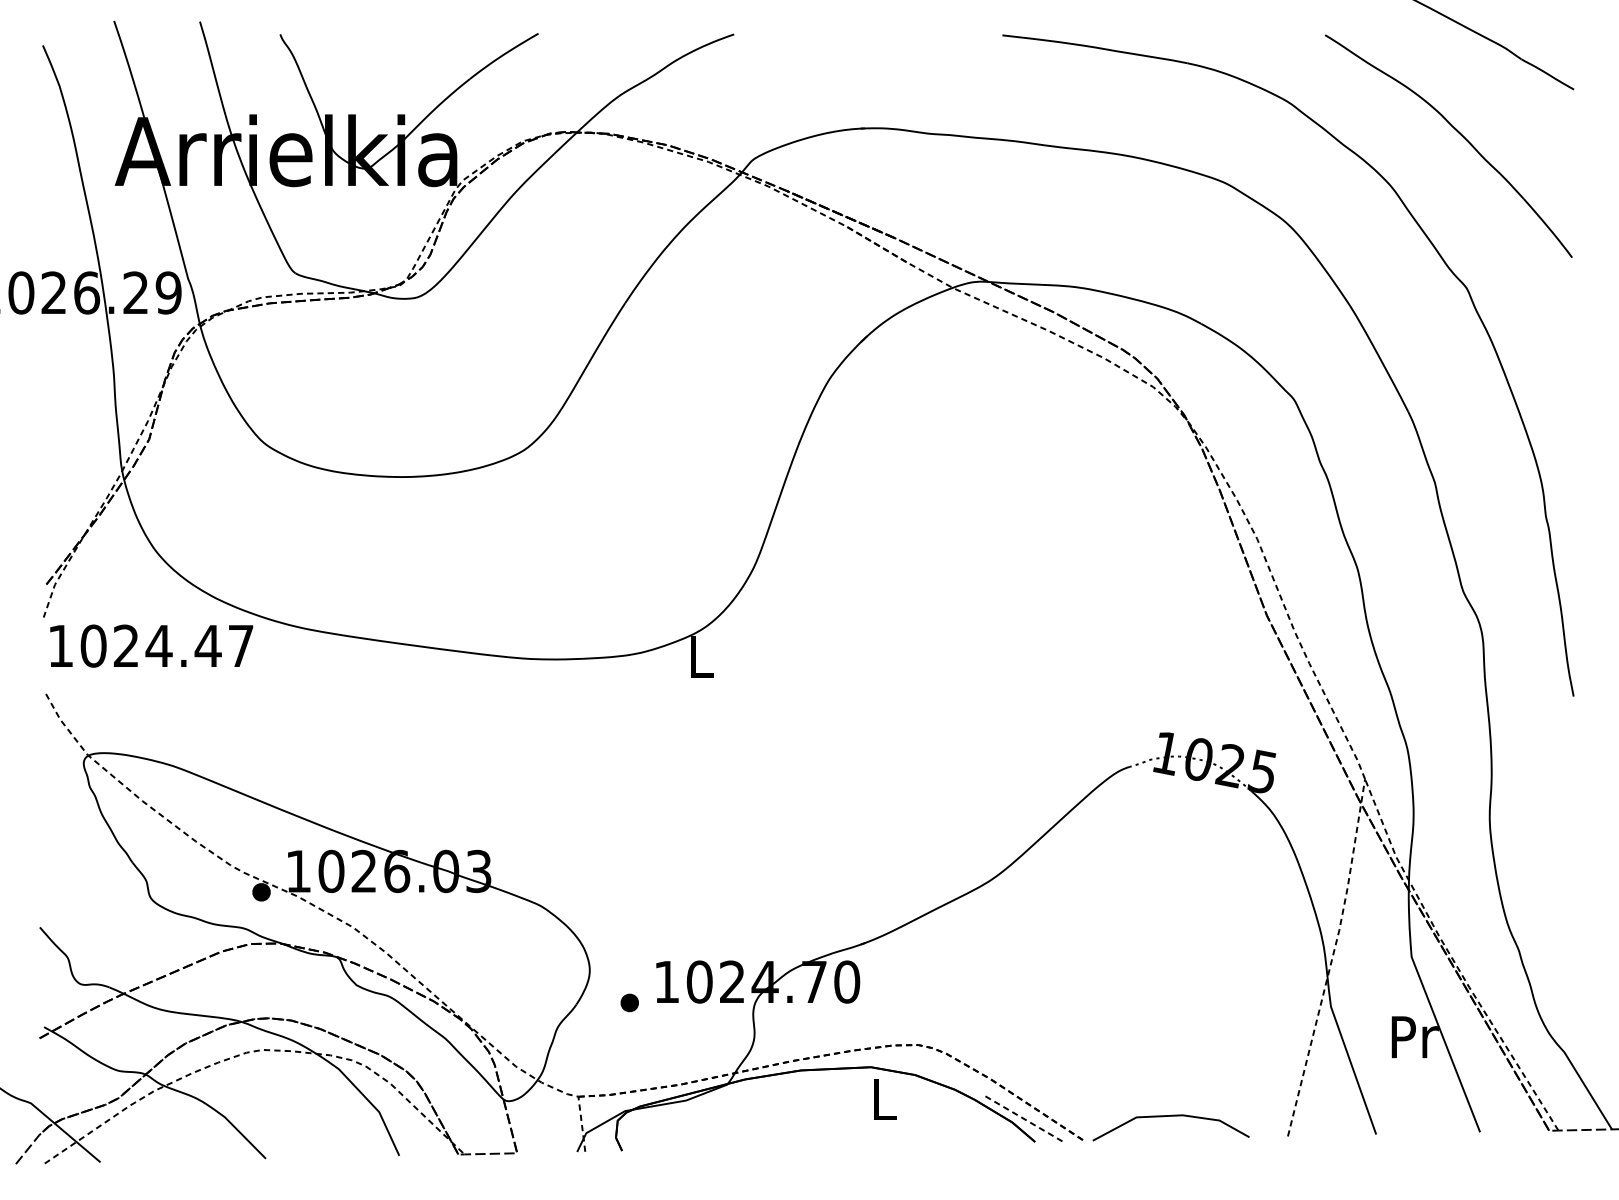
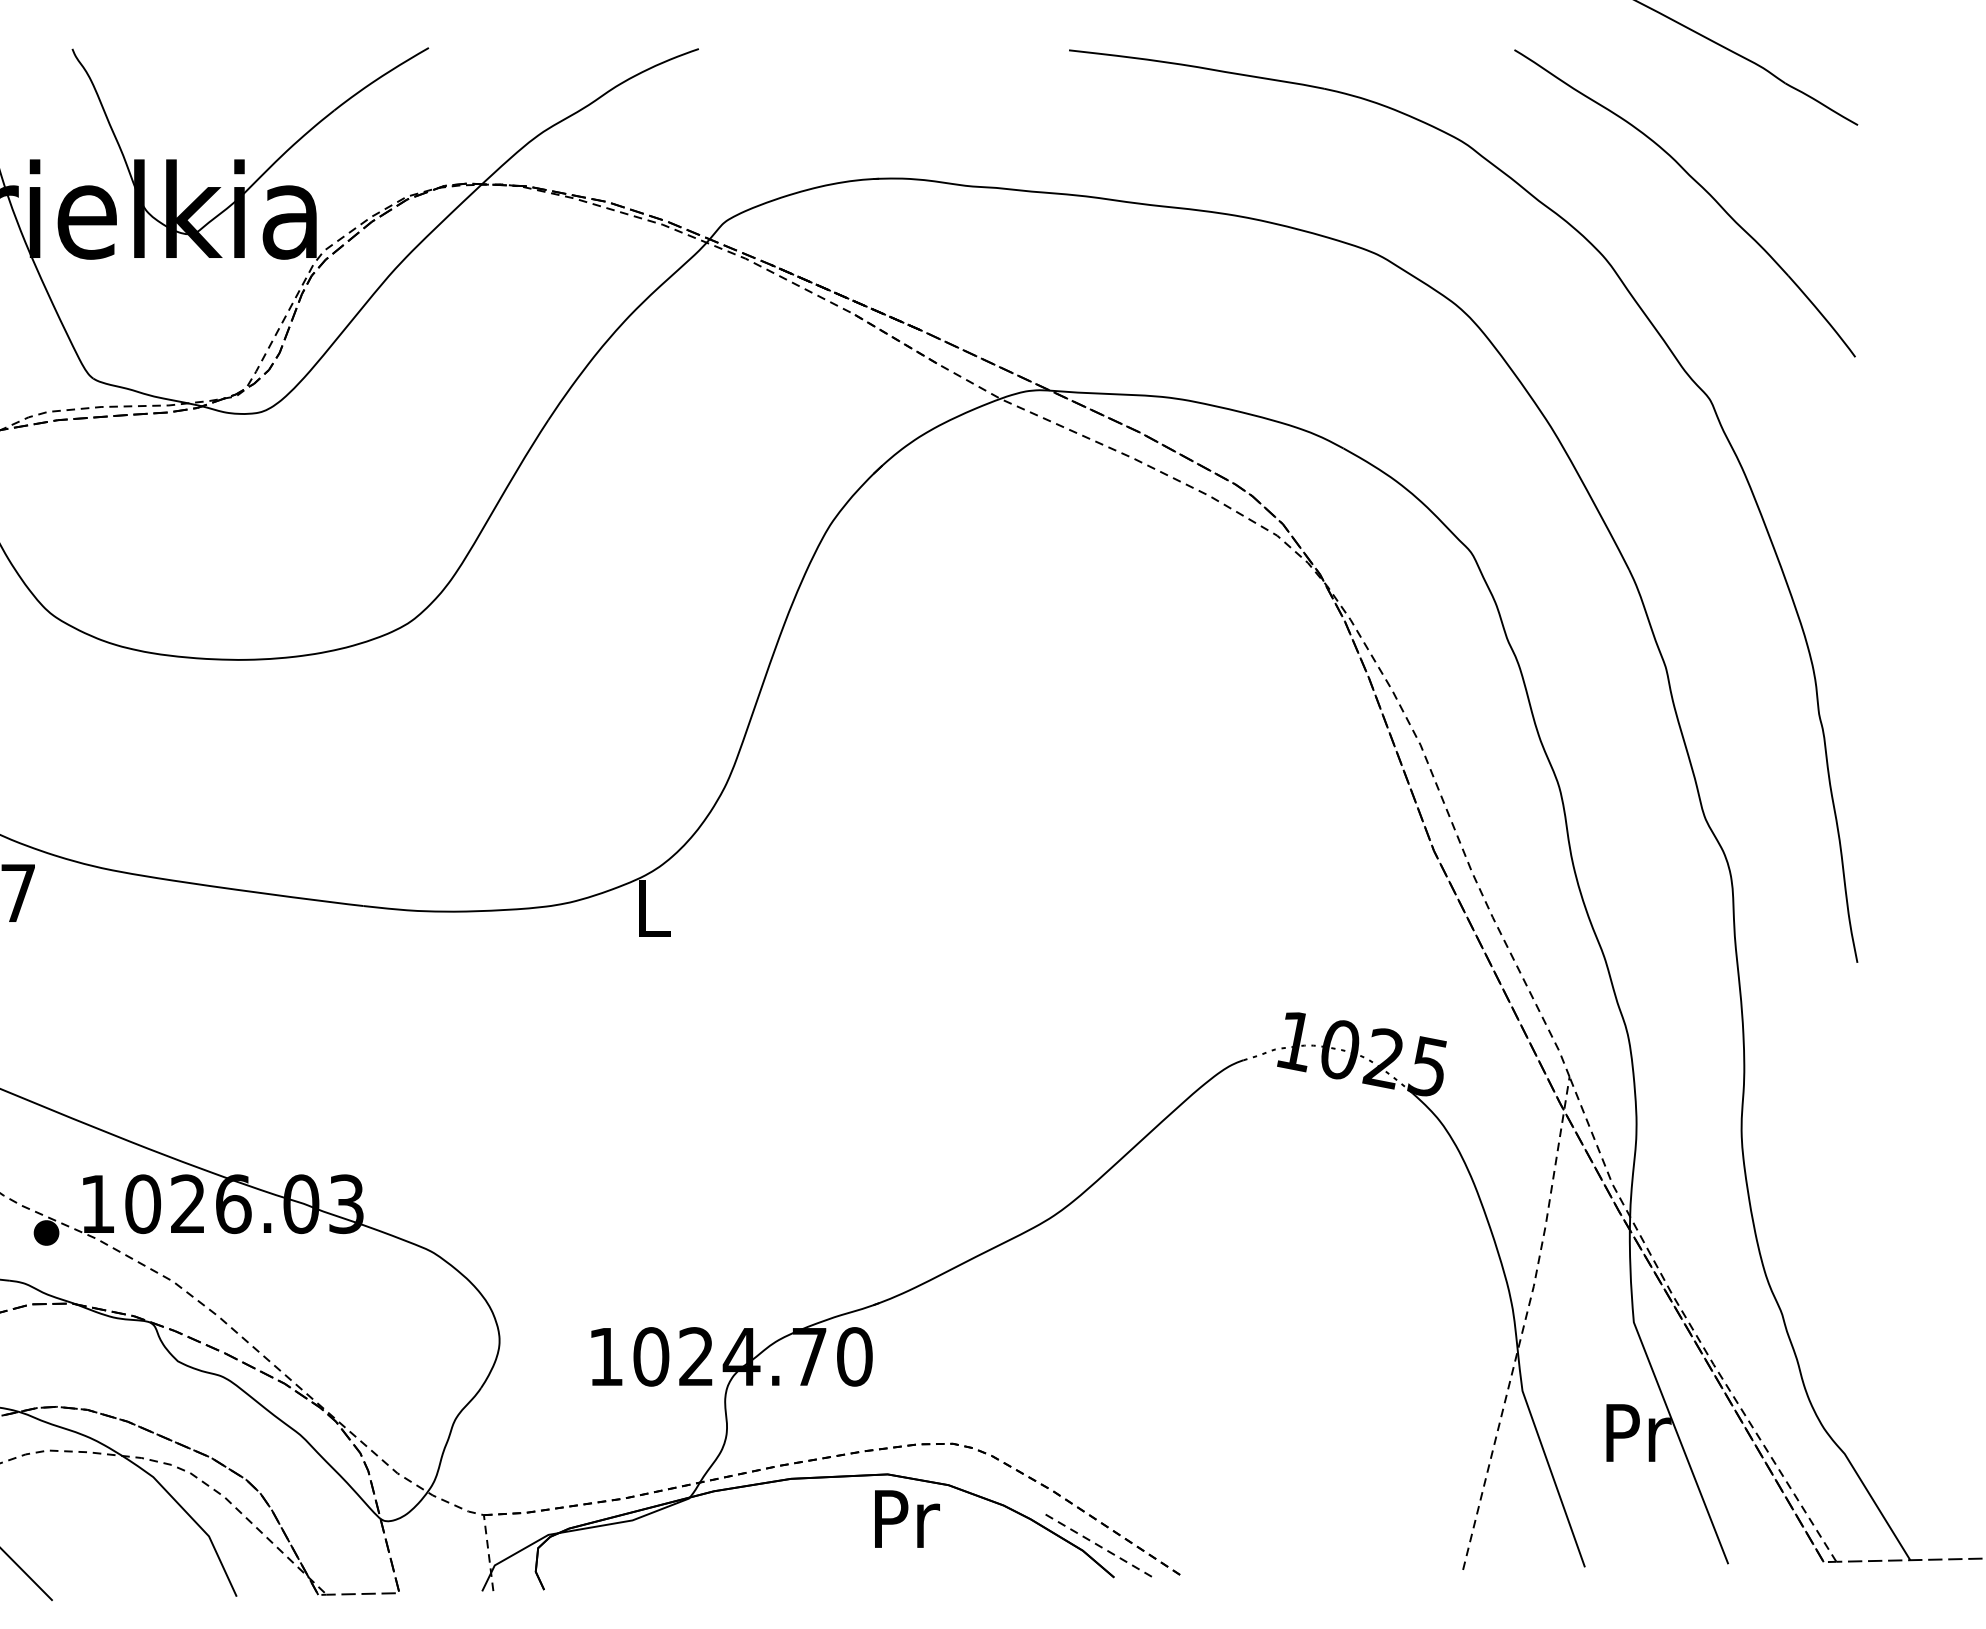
part: (629, 1002) -> (554, 1385), removed
text: (884, 1099) -> (906, 1518), L -> Pr
line: (1170, 1116) -> (1301, 1542), removed

